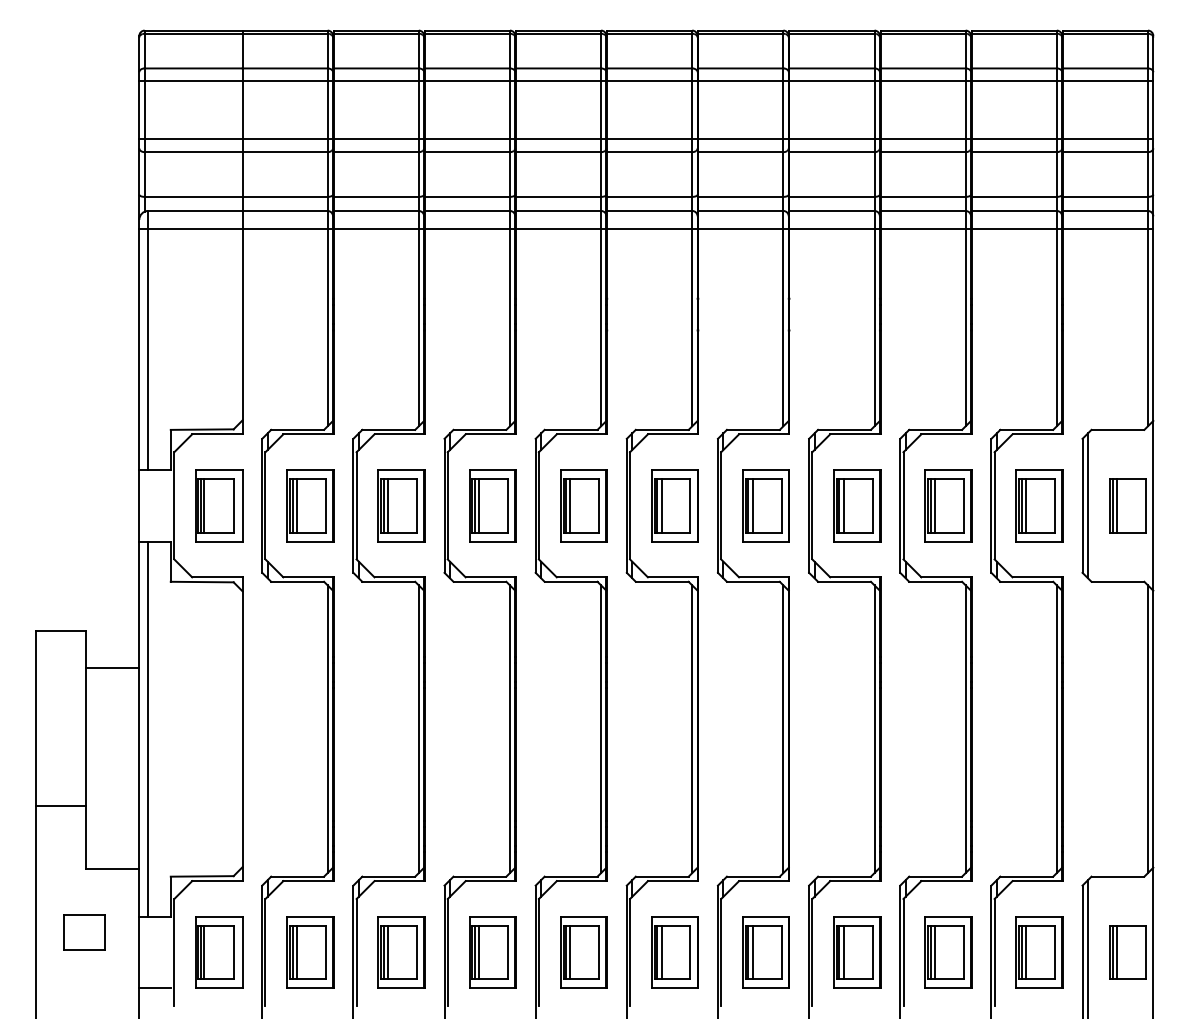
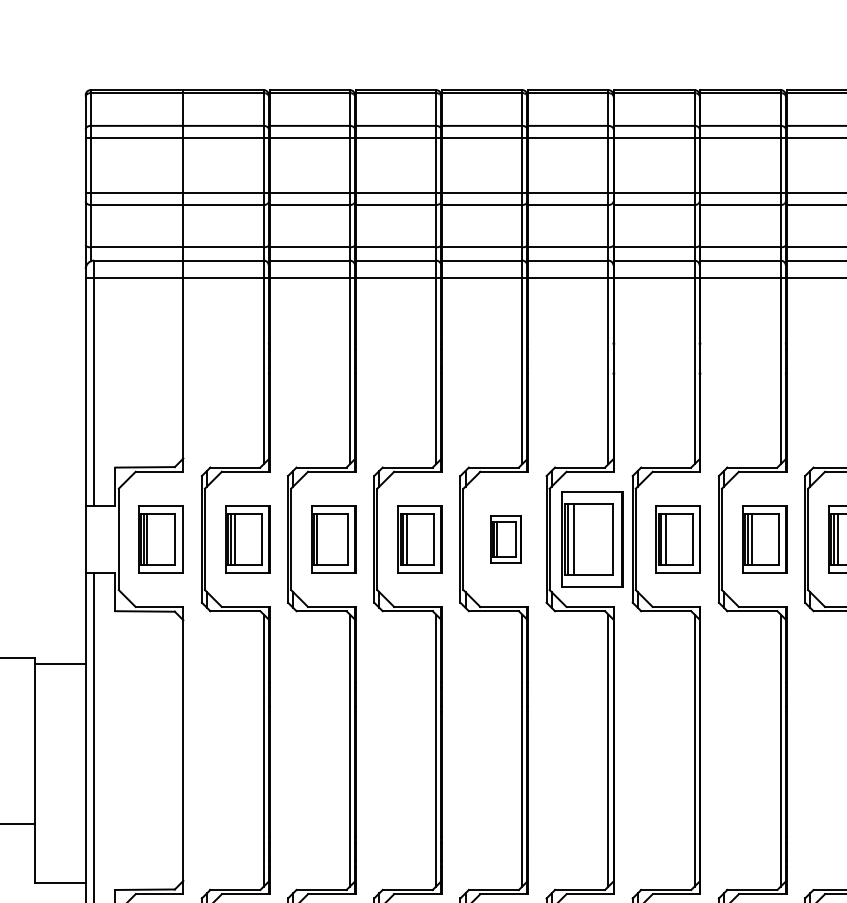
line: (388, 505) -> (321, 539), removed
part: (583, 505) -> (505, 539), size x0.7
part: (674, 505) -> (591, 539), size x1.4
line: (112, 668) -> (60, 663), moved

